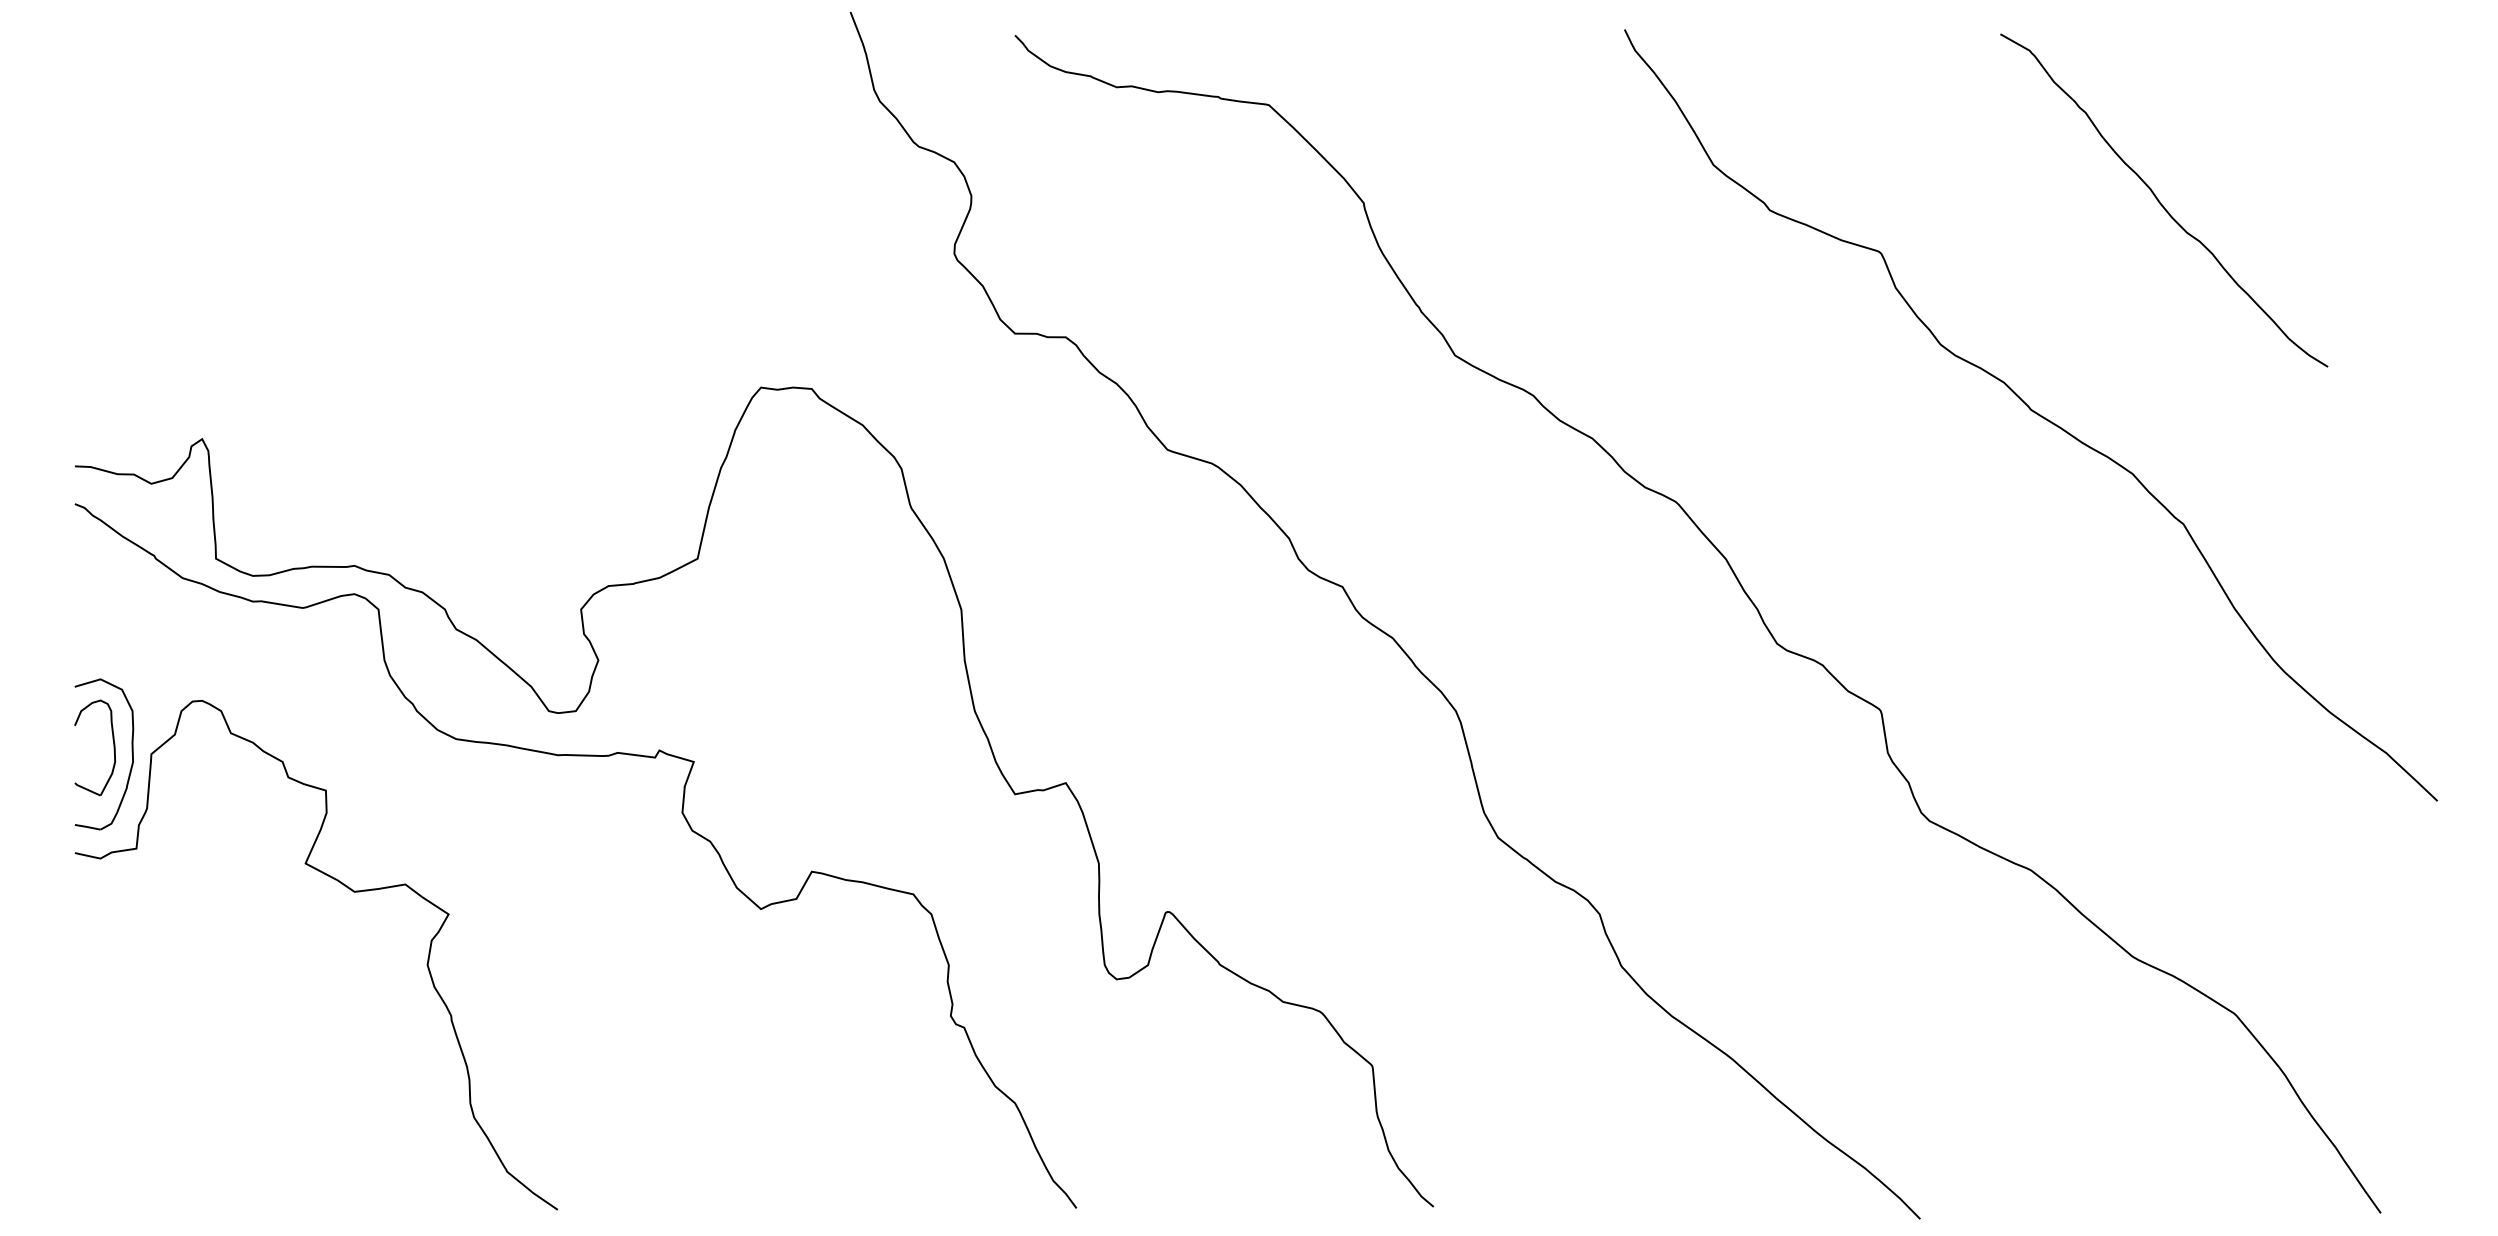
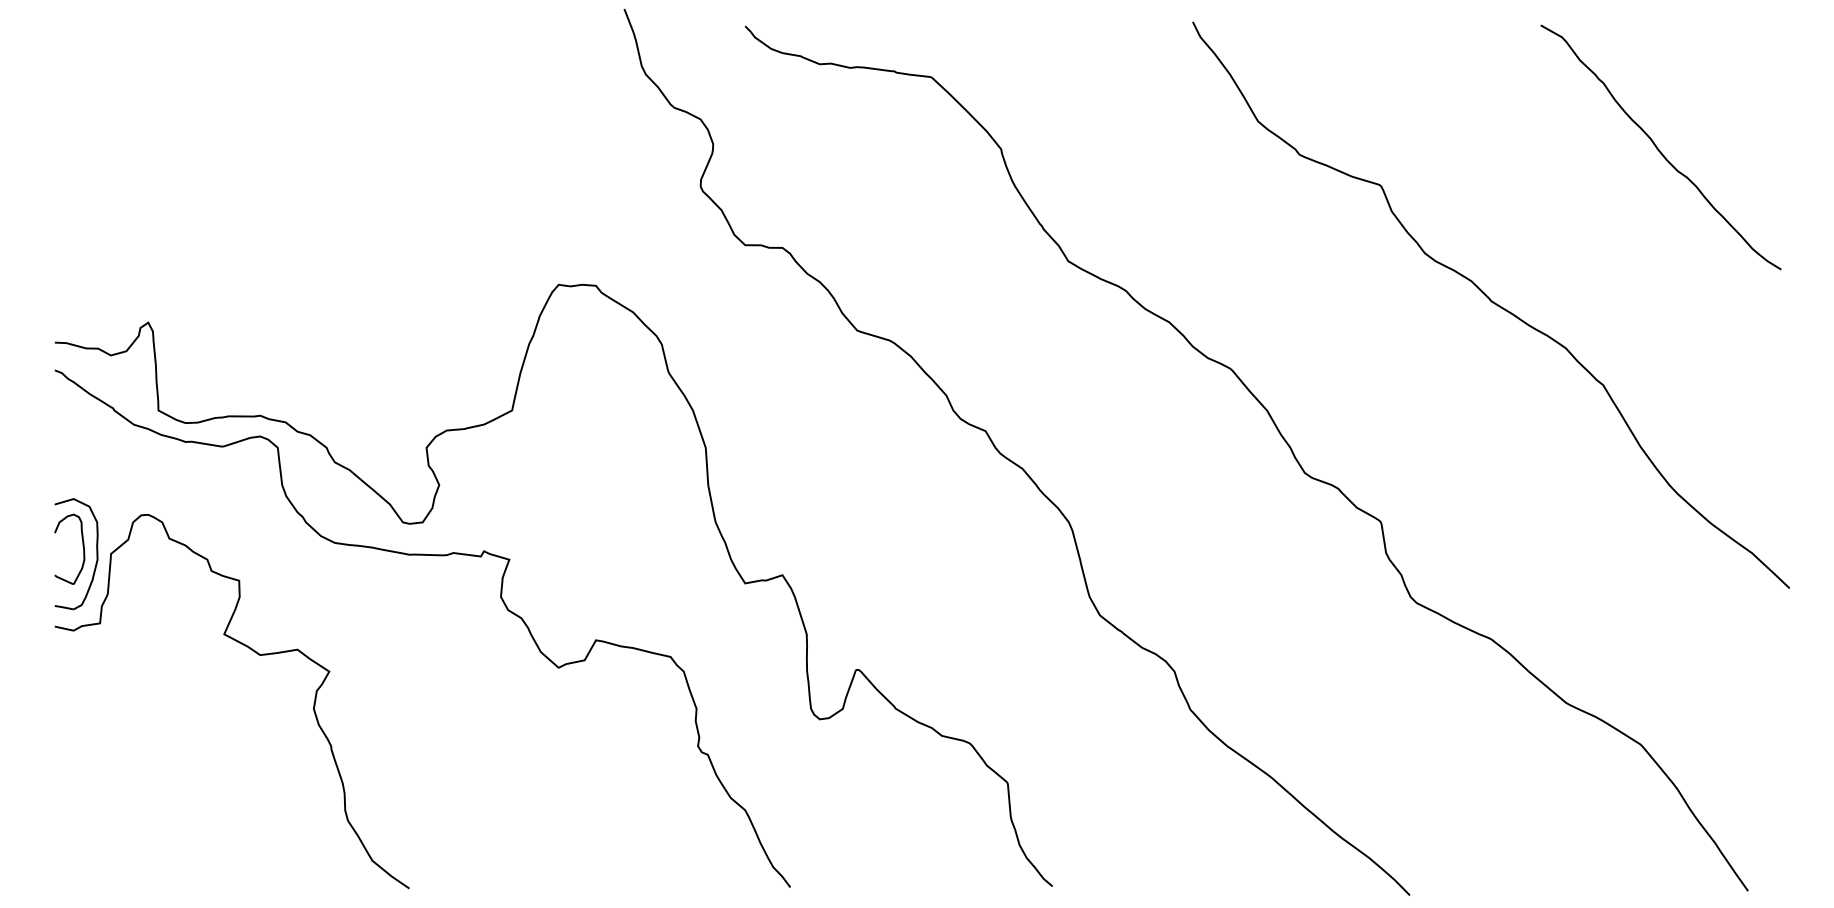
curve: (2160, 201) -> (1658, 148), moved

